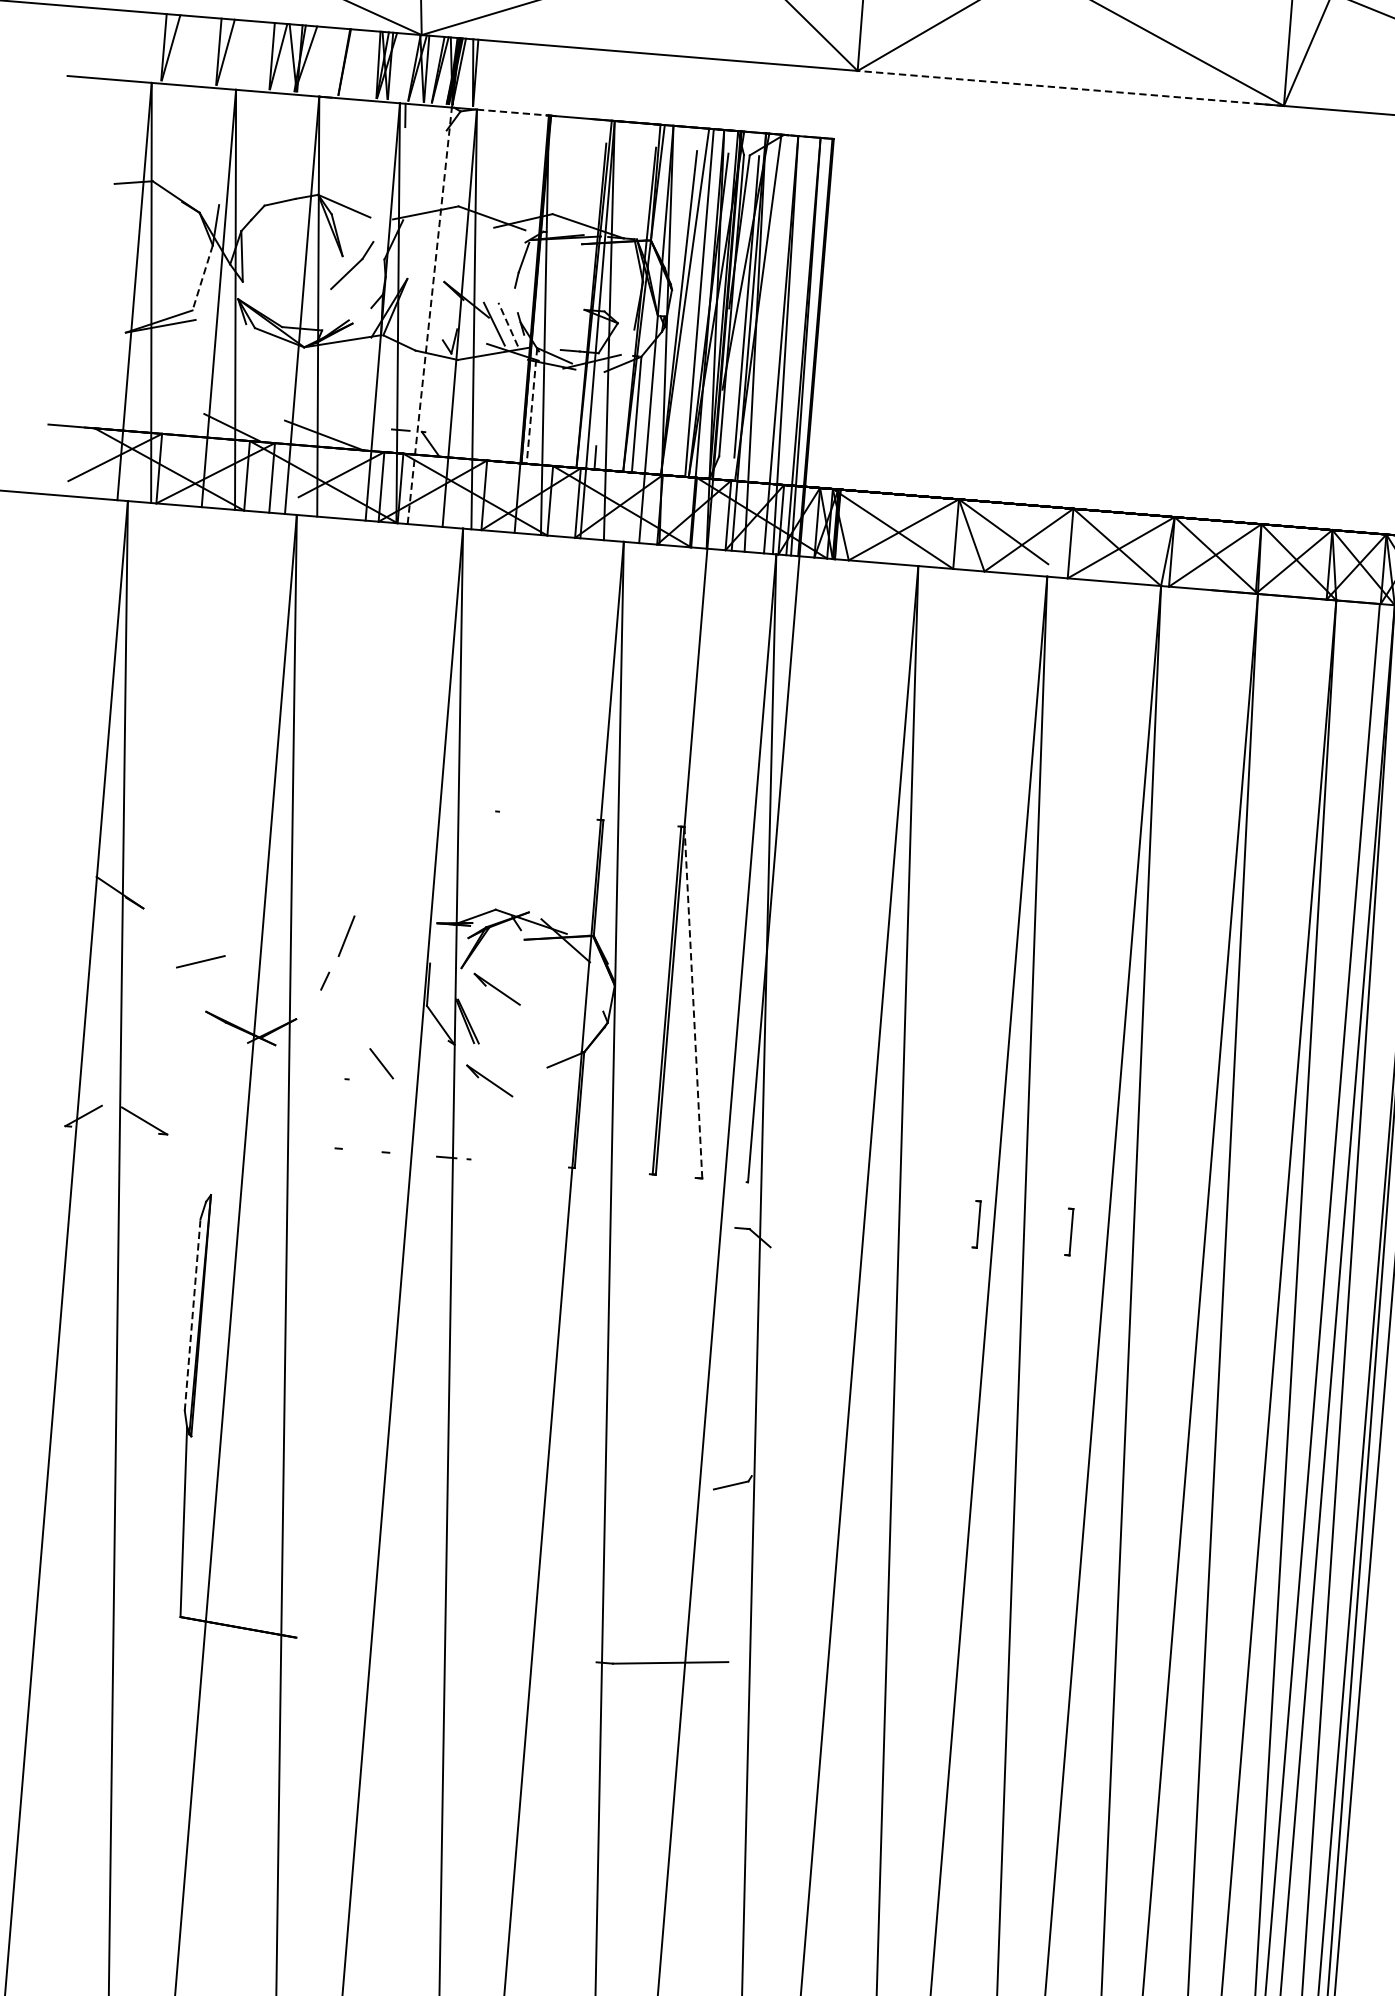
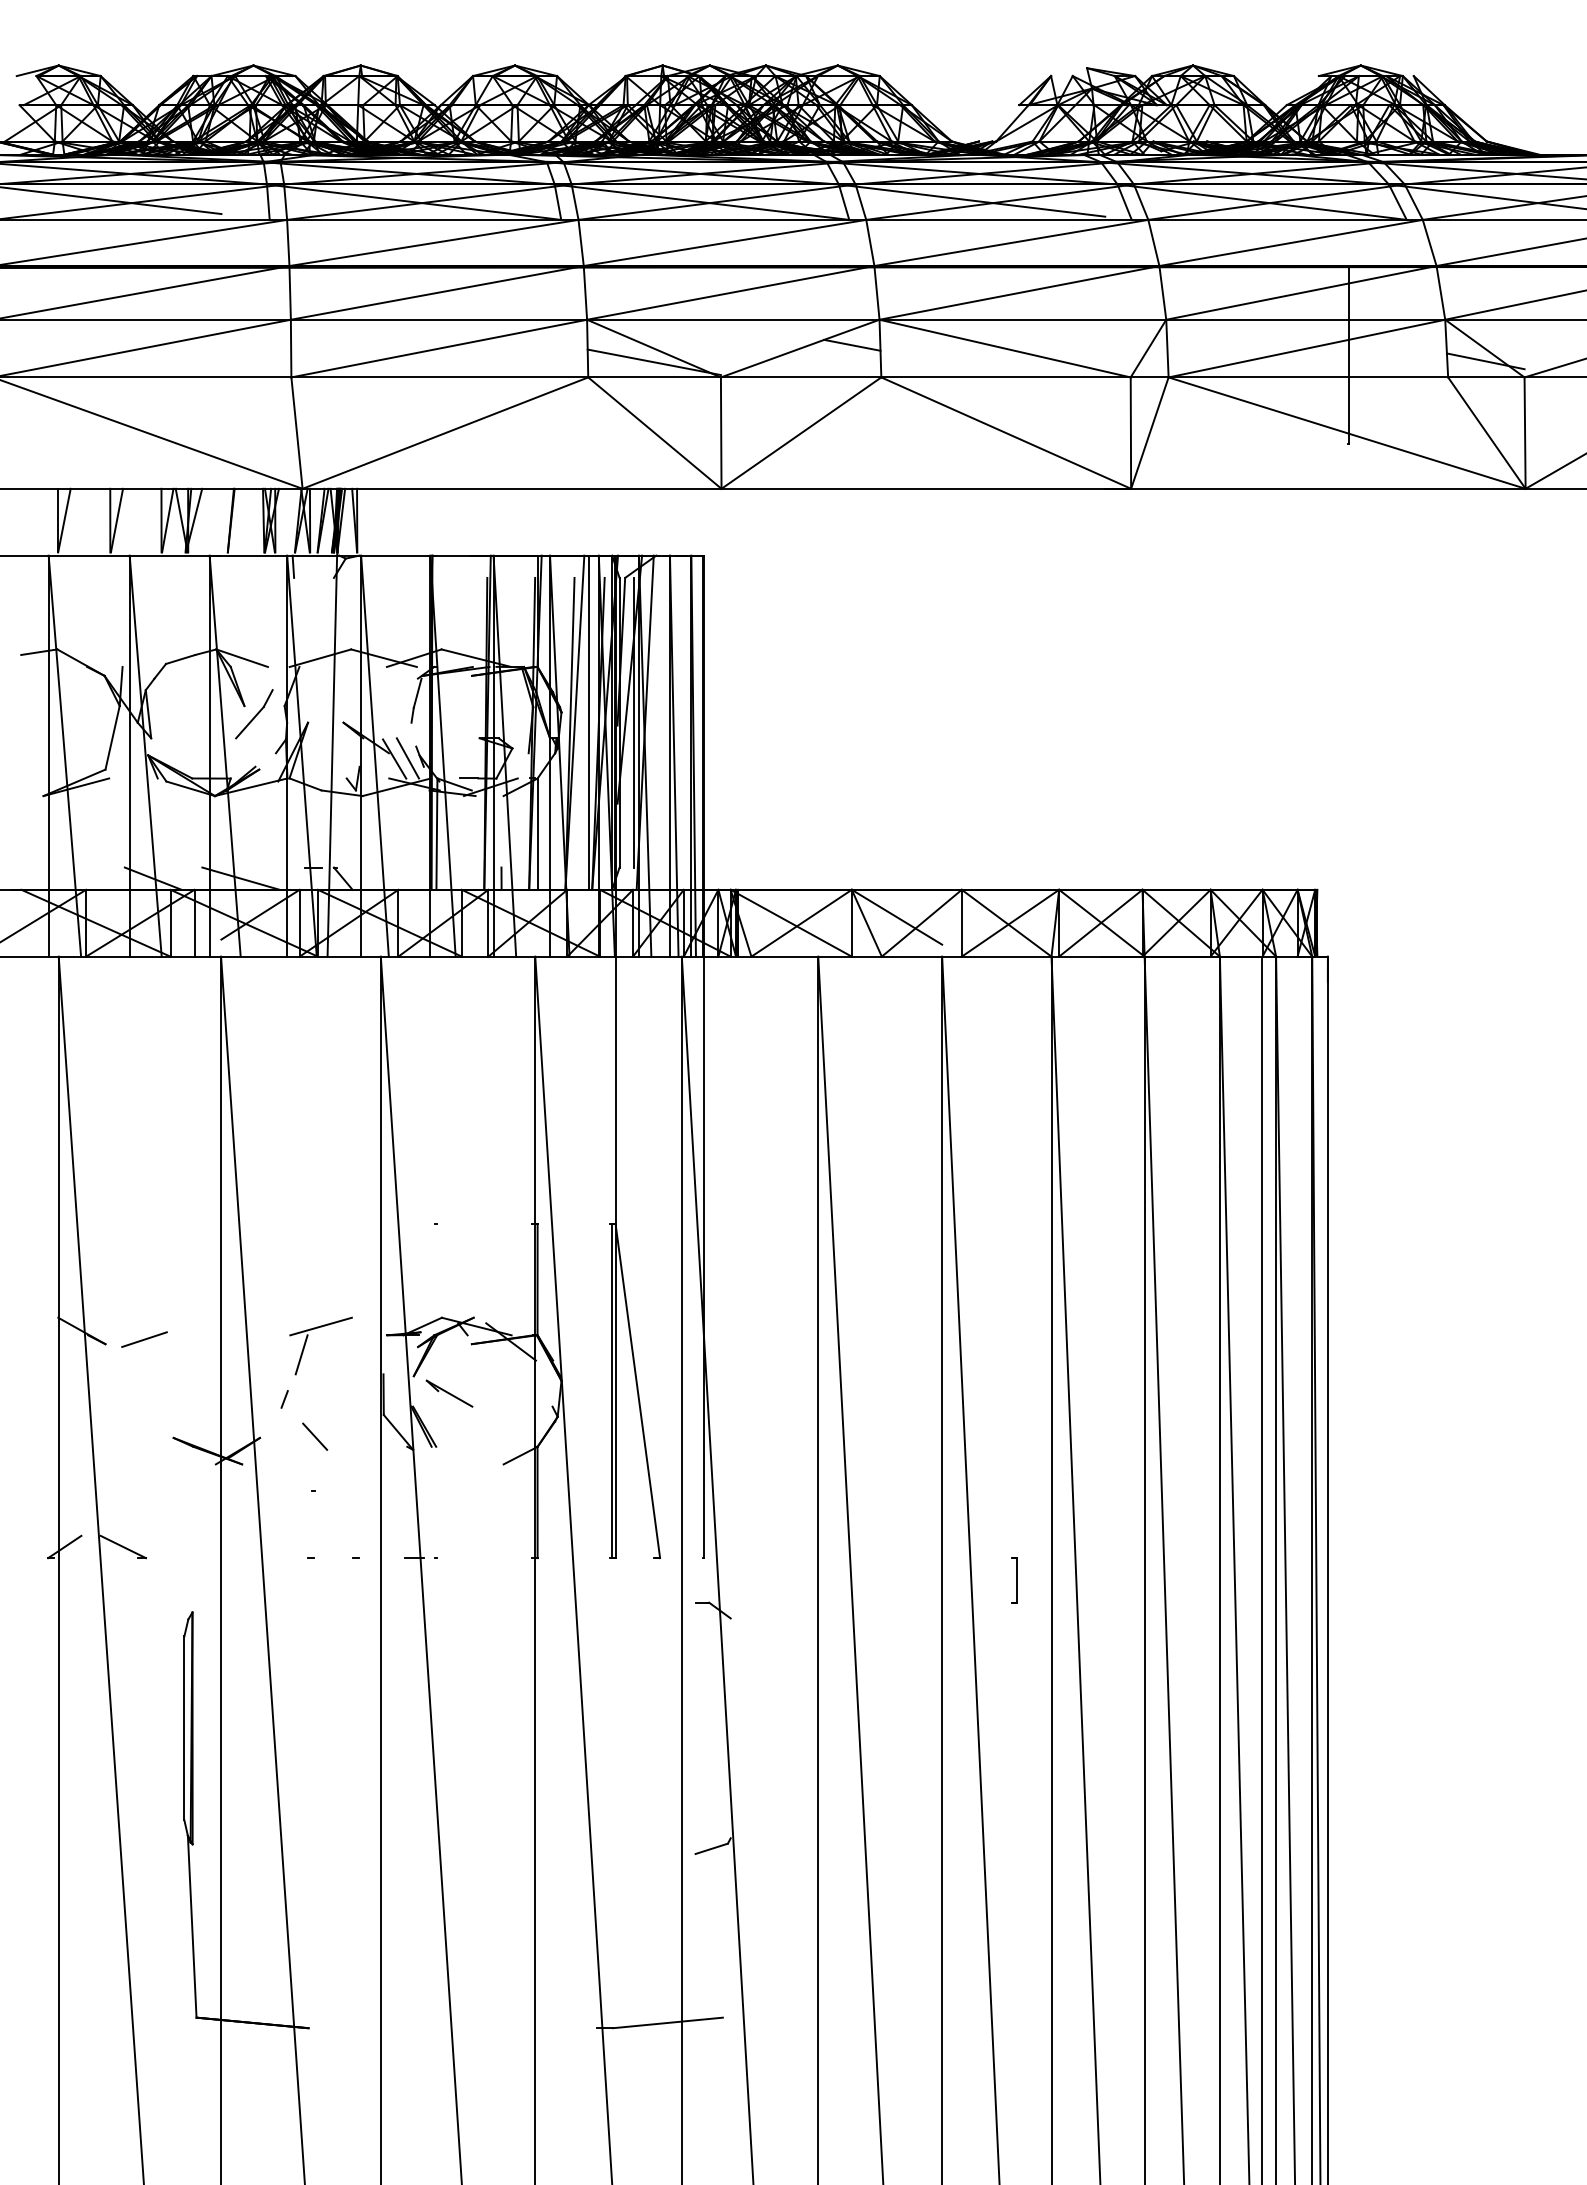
line: (1071, 88) -> (926, 488), dashed -> solid
line: (512, 112) -> (395, 555), dashed -> solid
line: (202, 277) -> (112, 737), dashed -> solid
line: (429, 316) -> (332, 756), dashed -> solid
line: (507, 324) -> (407, 758), dashed -> solid
line: (531, 406) -> (436, 834), dashed -> solid
line: (368, 908) -> (320, 1326), added
line: (200, 961) -> (144, 1339), moved
line: (693, 1003) -> (637, 1391), dashed -> solid
line: (382, 1063) -> (315, 1436), moved
part: (489, 1080) -> (449, 1481), removed
part: (976, 1224) -> (925, 1580), removed
line: (192, 1314) -> (184, 1727), dashed -> solid

